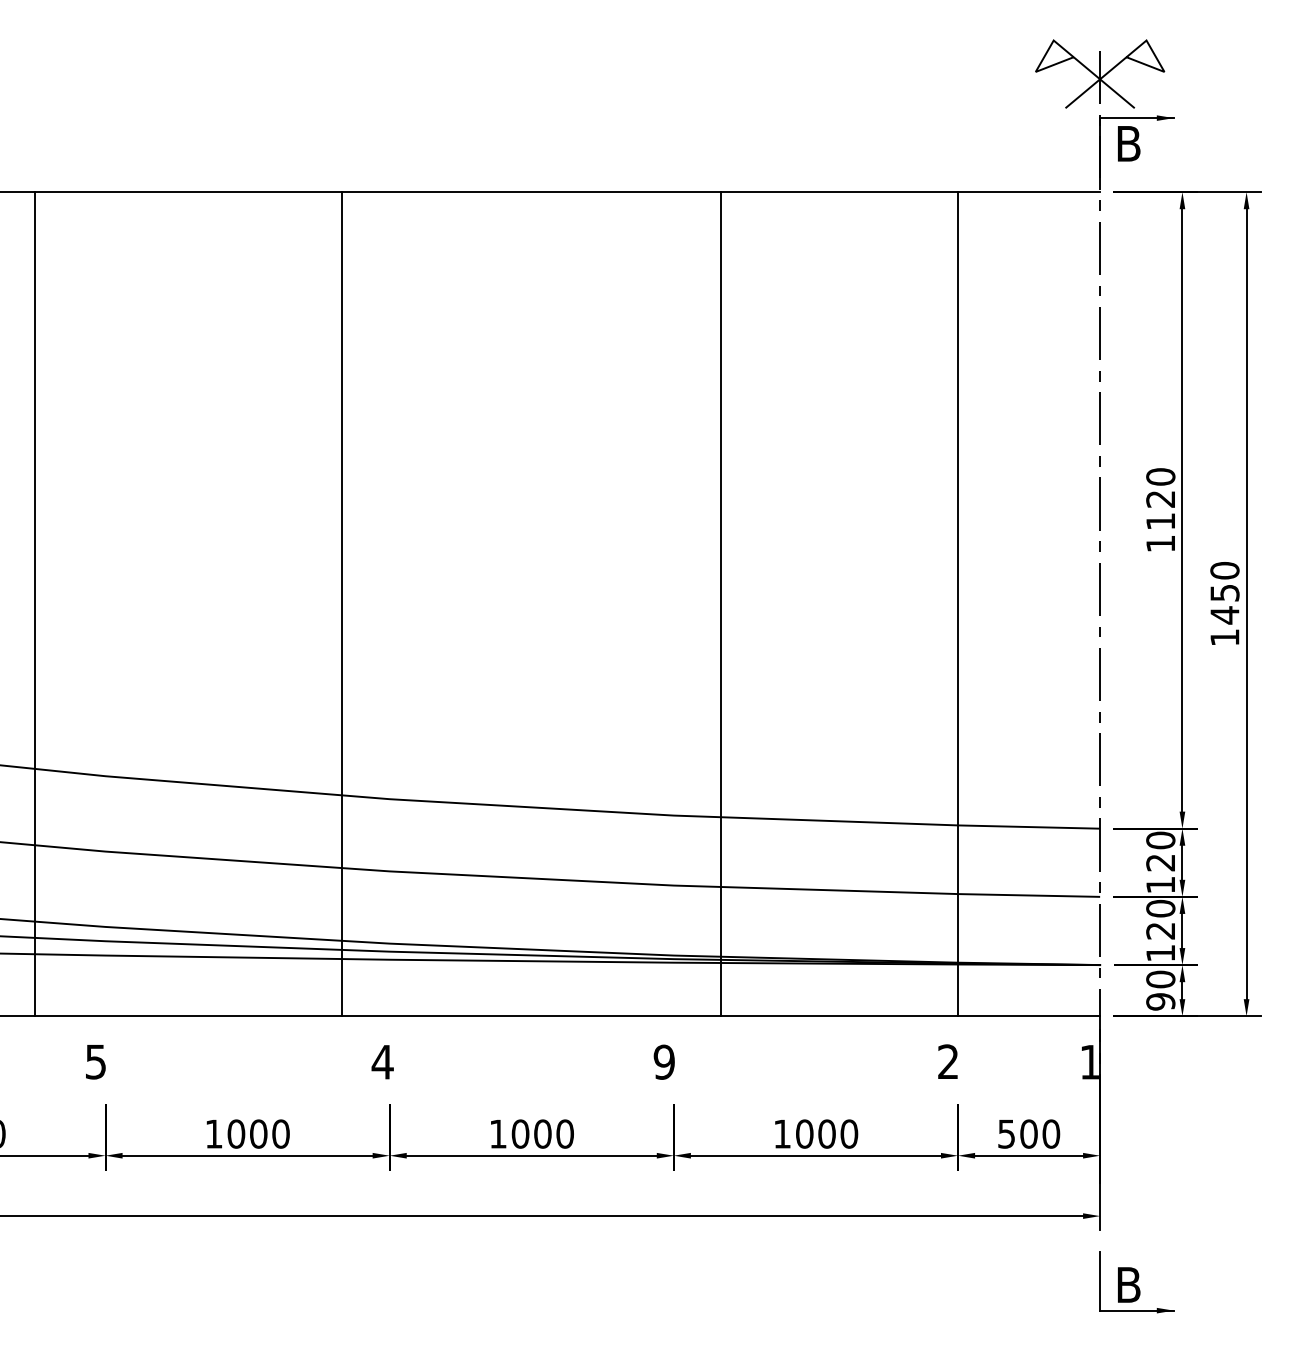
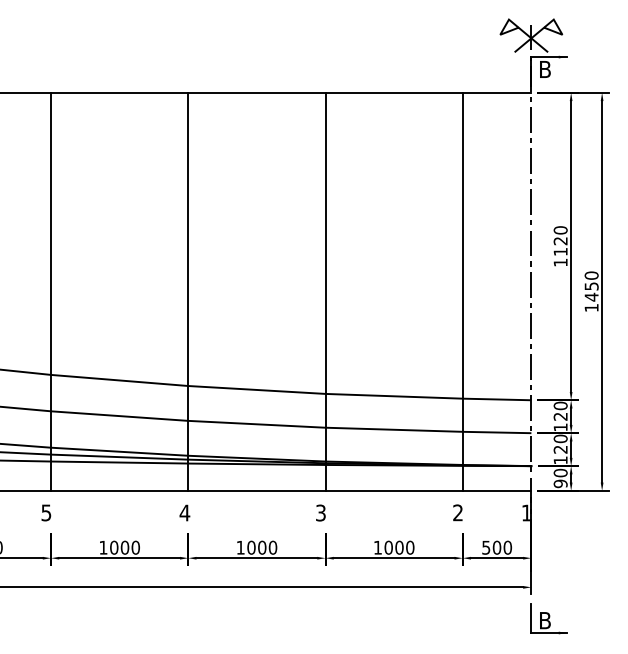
line: (36, 603) -> (51, 291), moved
line: (342, 603) -> (188, 291), moved
line: (721, 603) -> (325, 291), moved
text: (663, 1061) -> (320, 512), 9 -> 3

